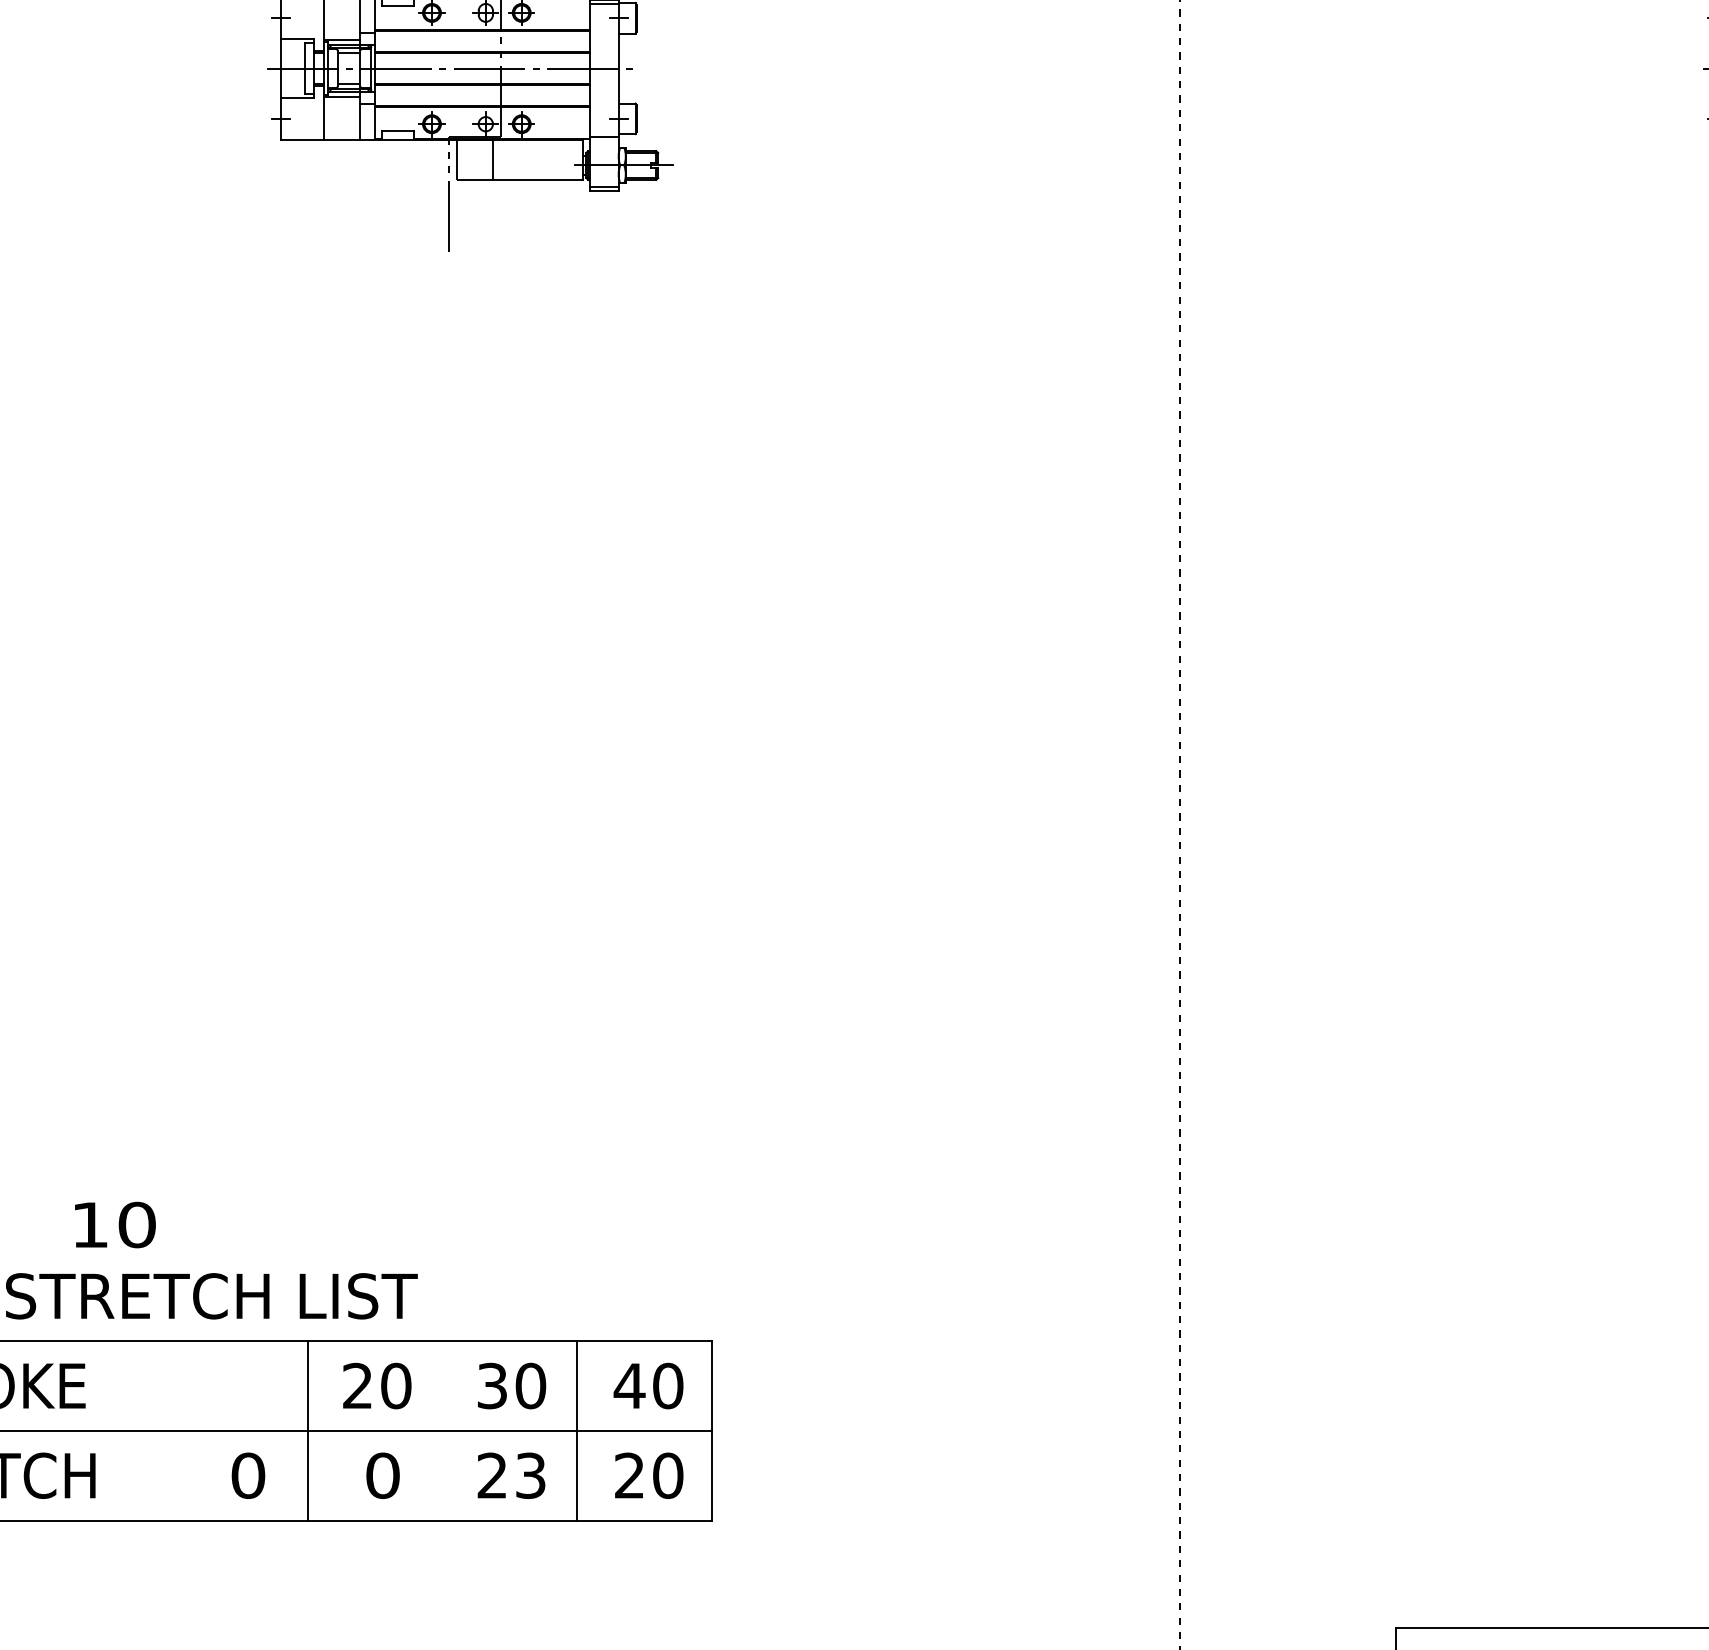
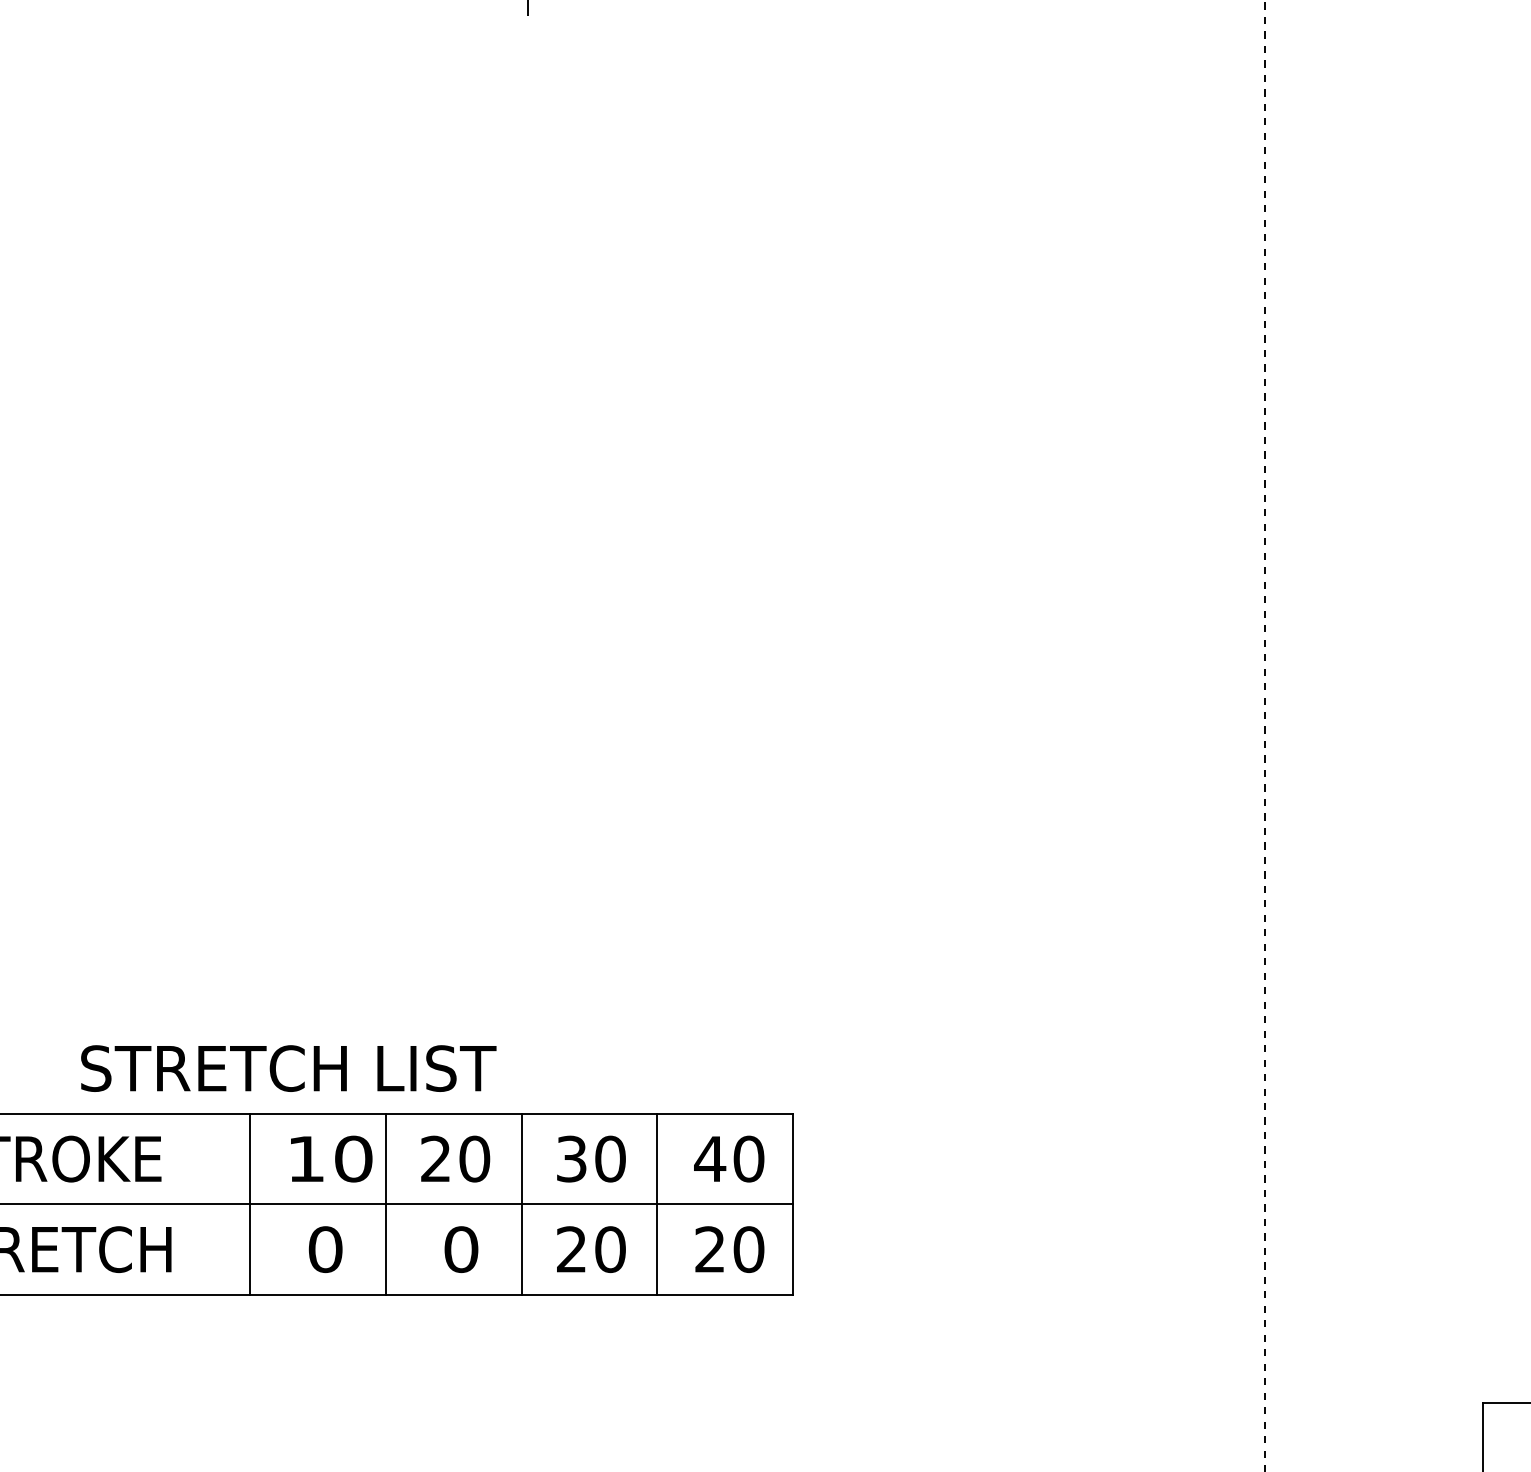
text: (115, 1224) -> (331, 1158), moved
line: (173, 1430) -> (250, 1203), added
line: (442, 1430) -> (521, 1203), added
text: (530, 1475) -> (610, 1249), 23 -> 20

